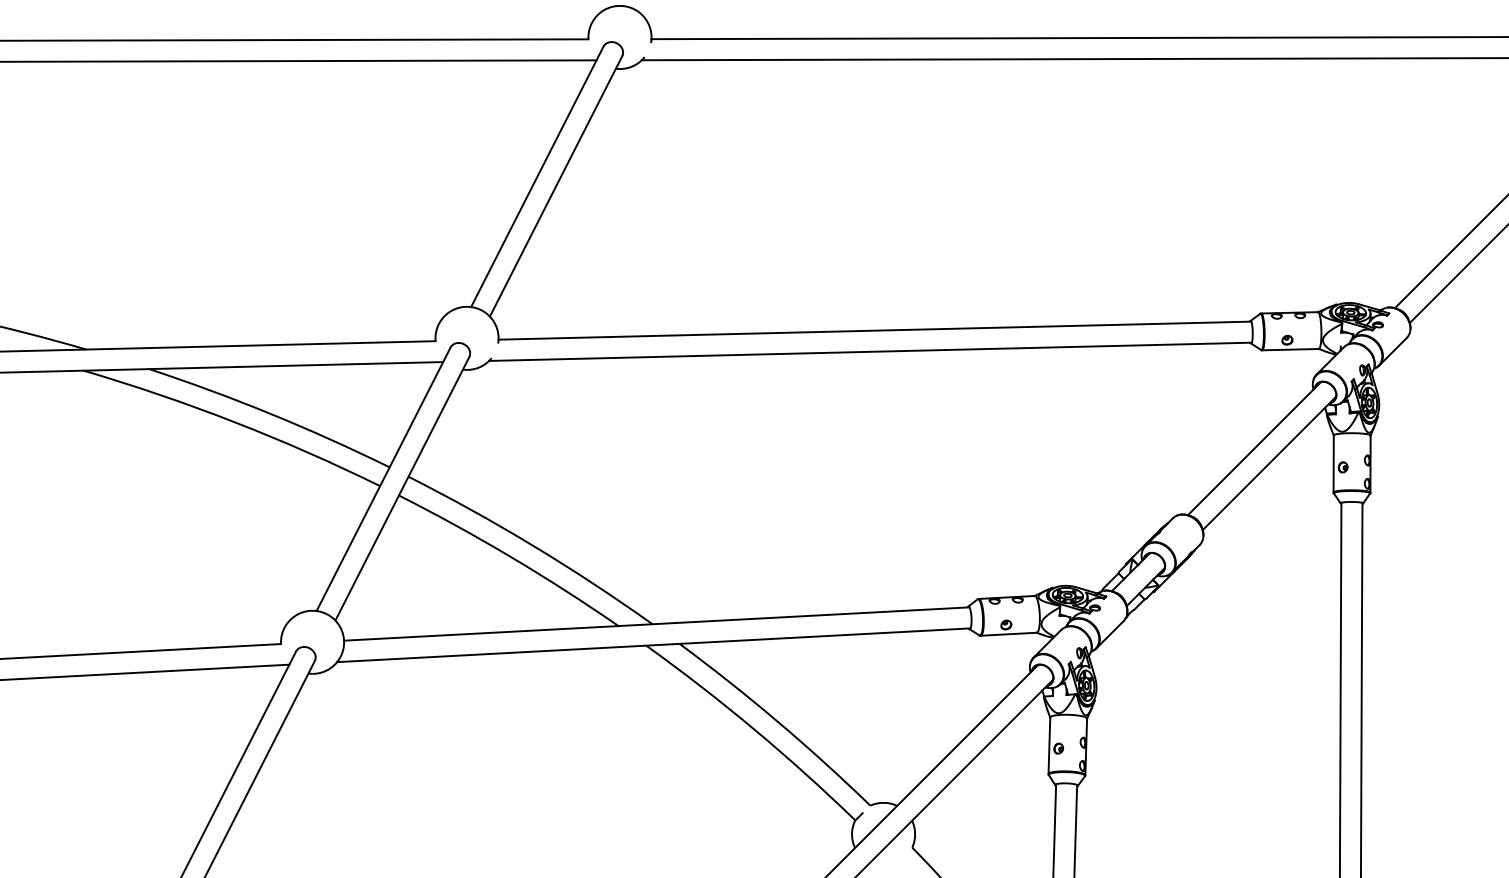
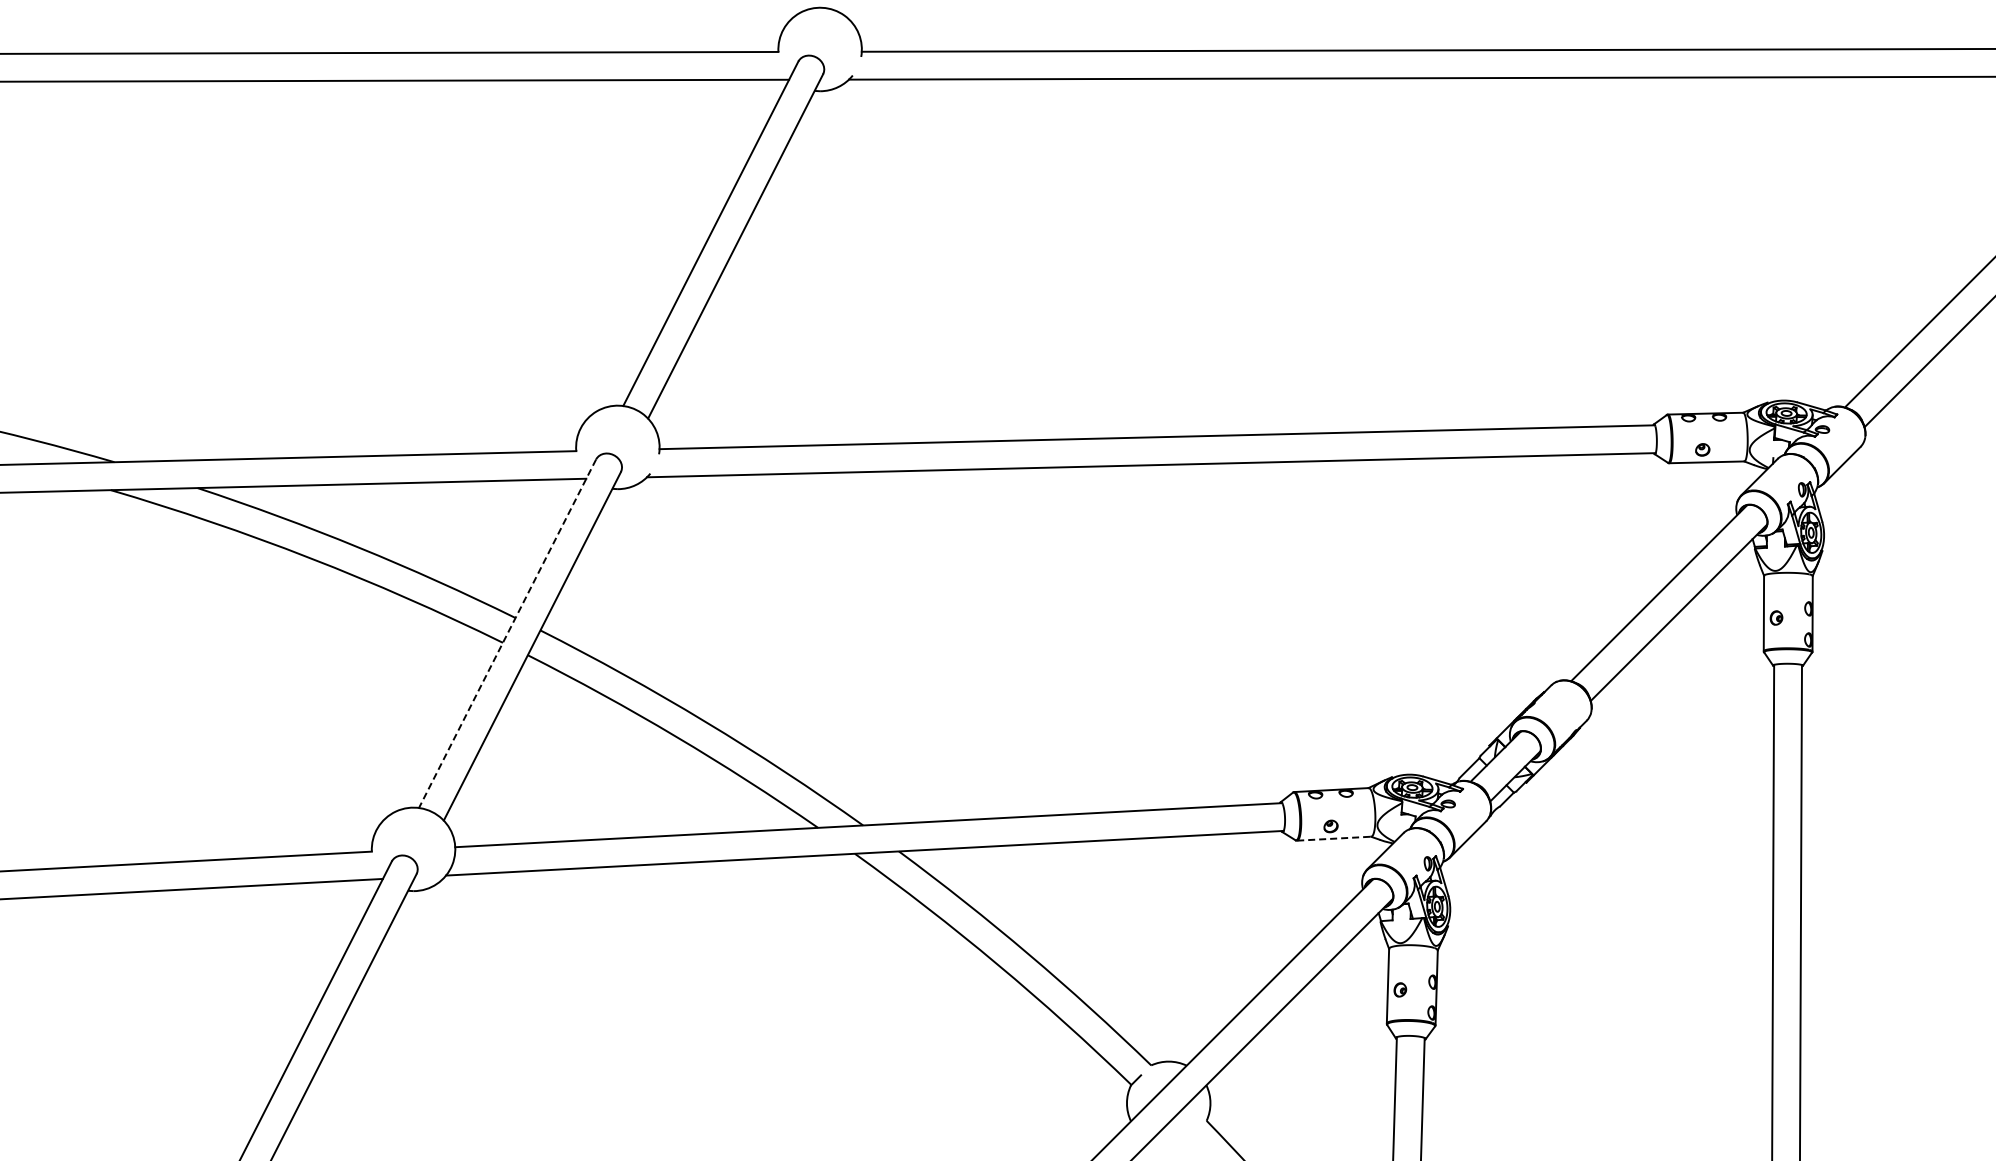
line: (383, 479) -> (507, 634), solid -> dashed
line: (1008, 634) -> (1334, 838), solid -> dashed

